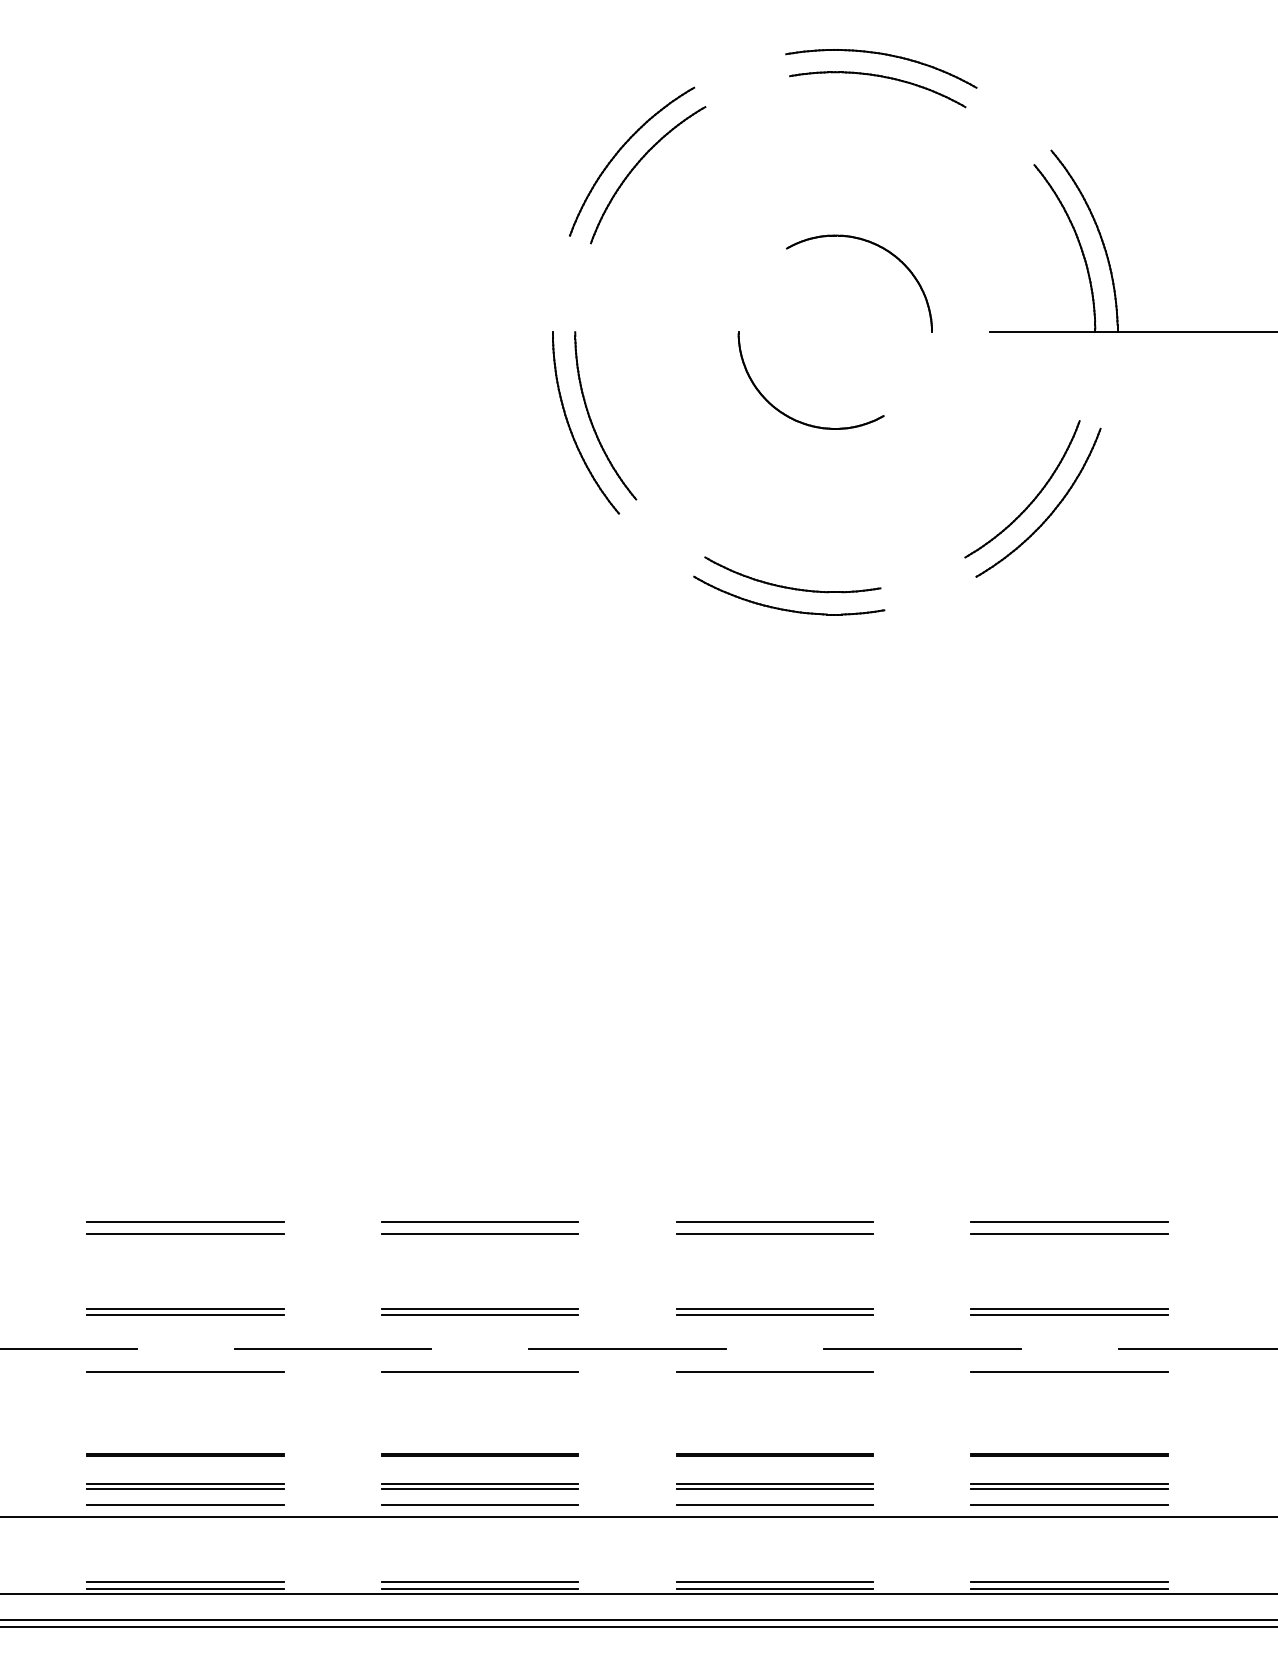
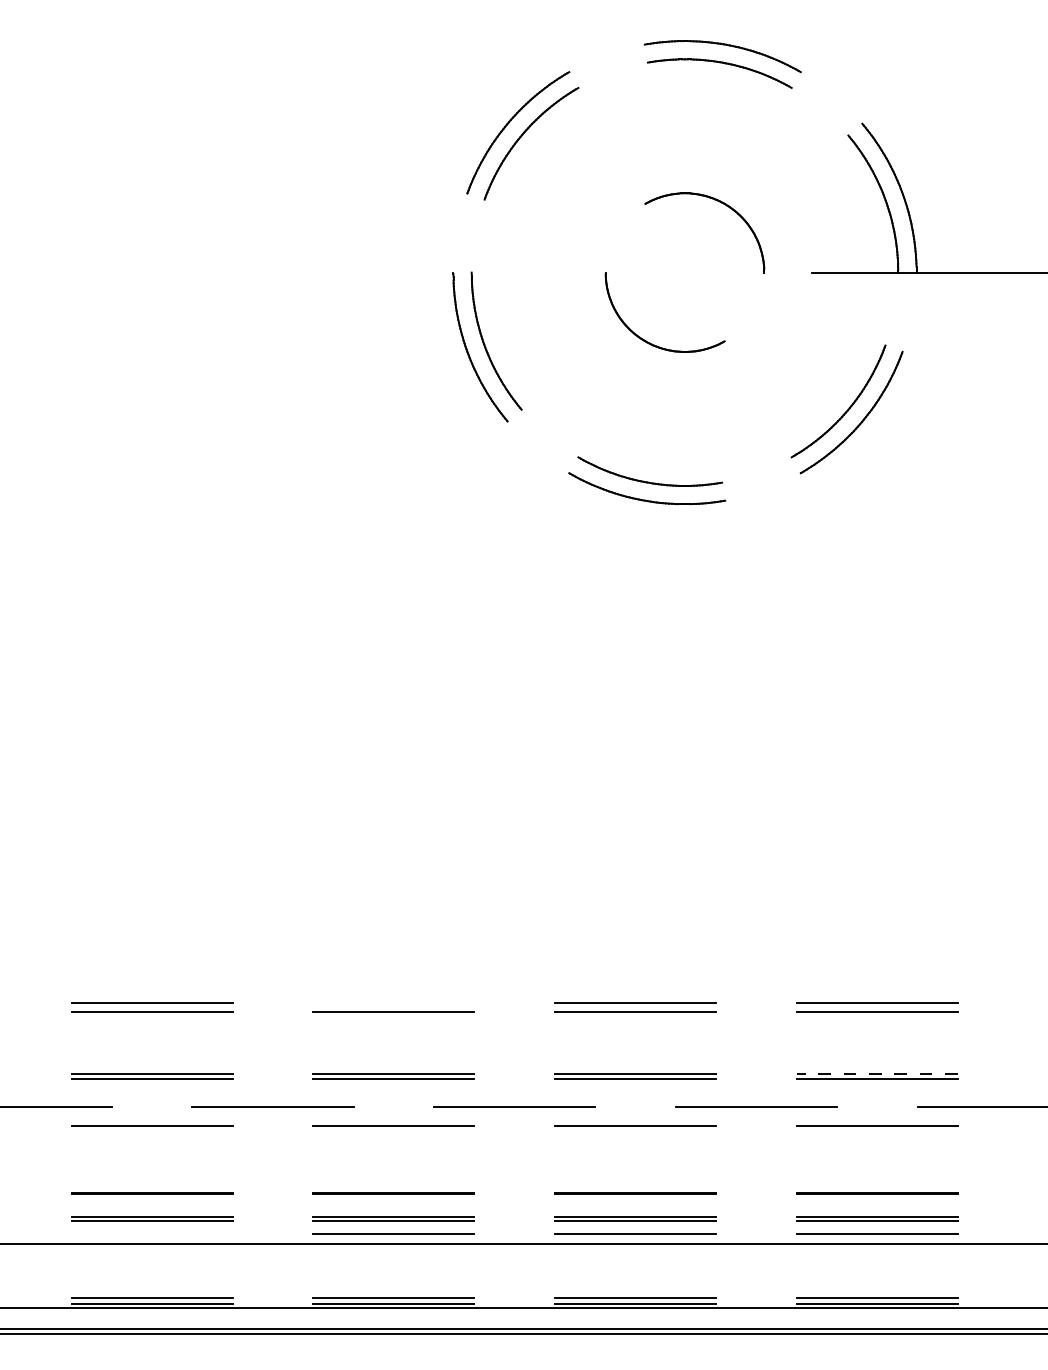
line: (479, 1222) -> (393, 1002), removed
line: (1069, 1308) -> (877, 1073), solid -> dashed
line: (184, 1504) -> (151, 1234), removed

